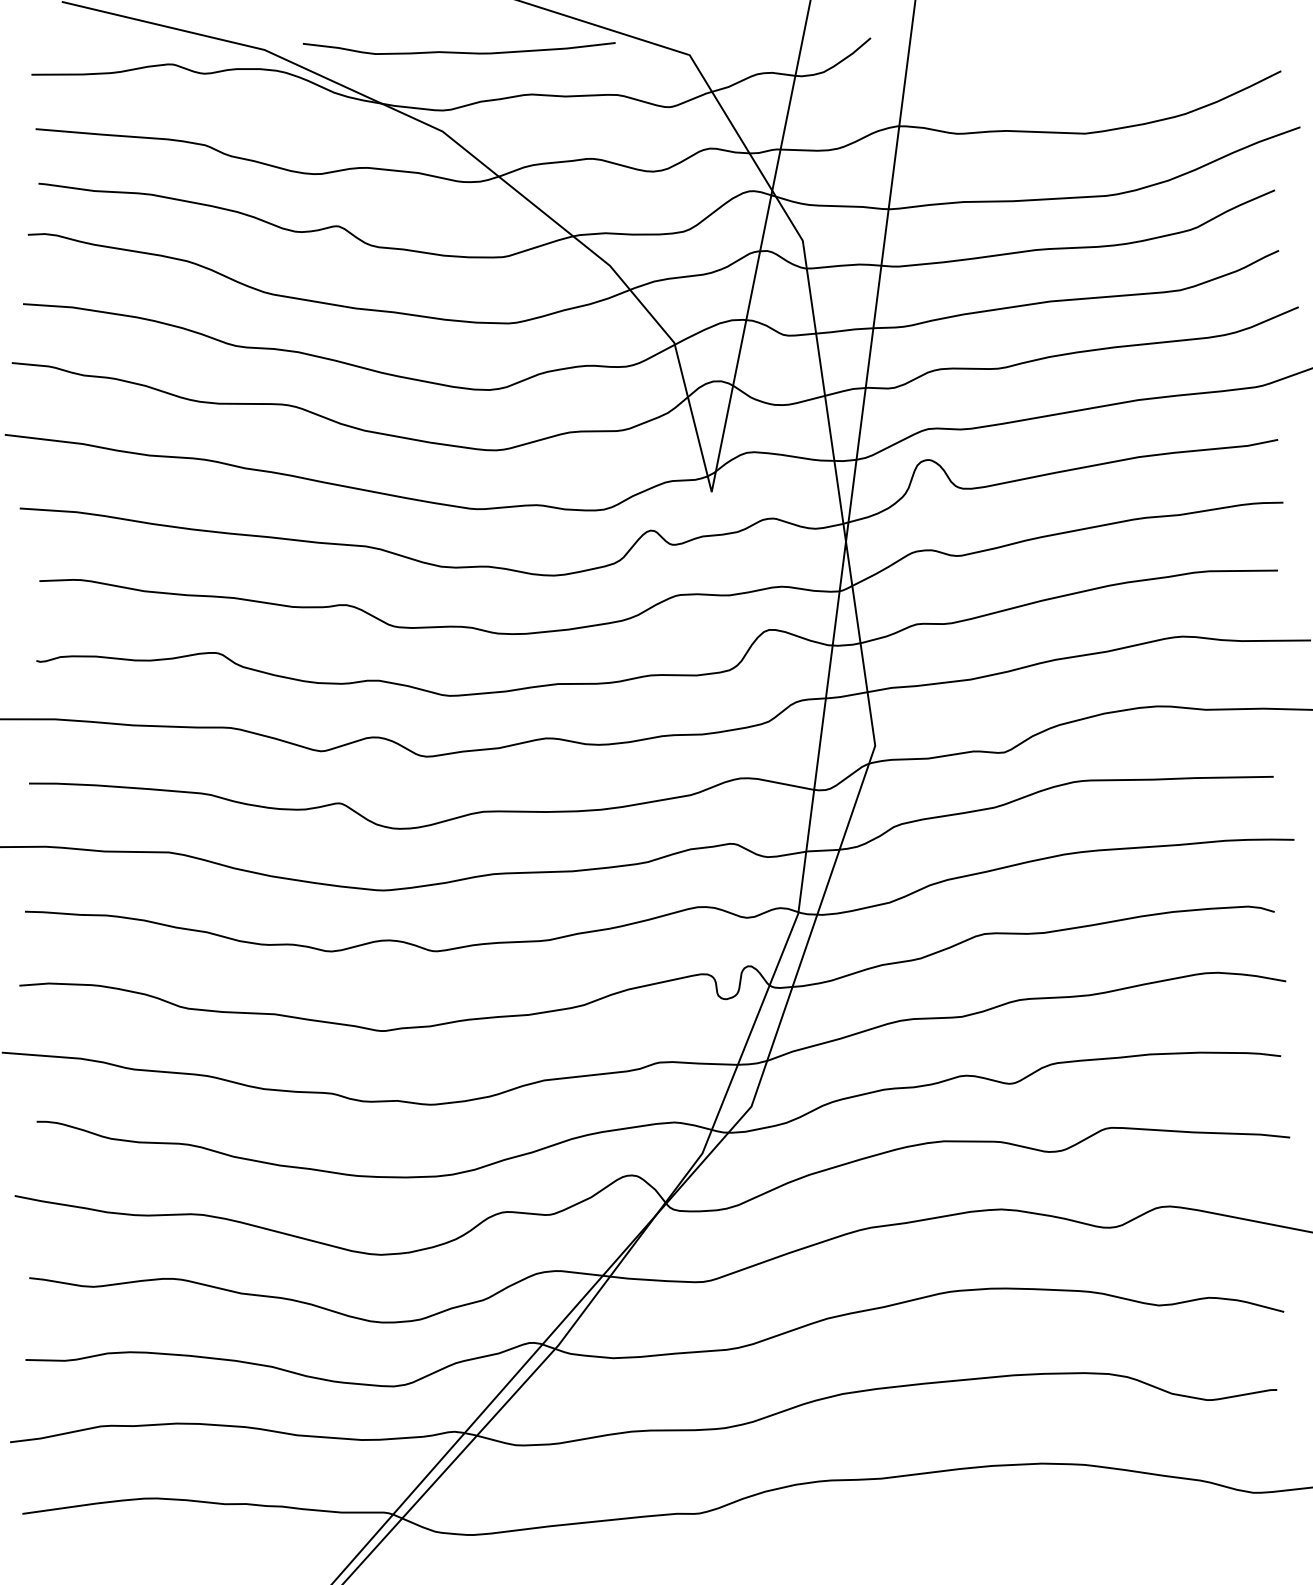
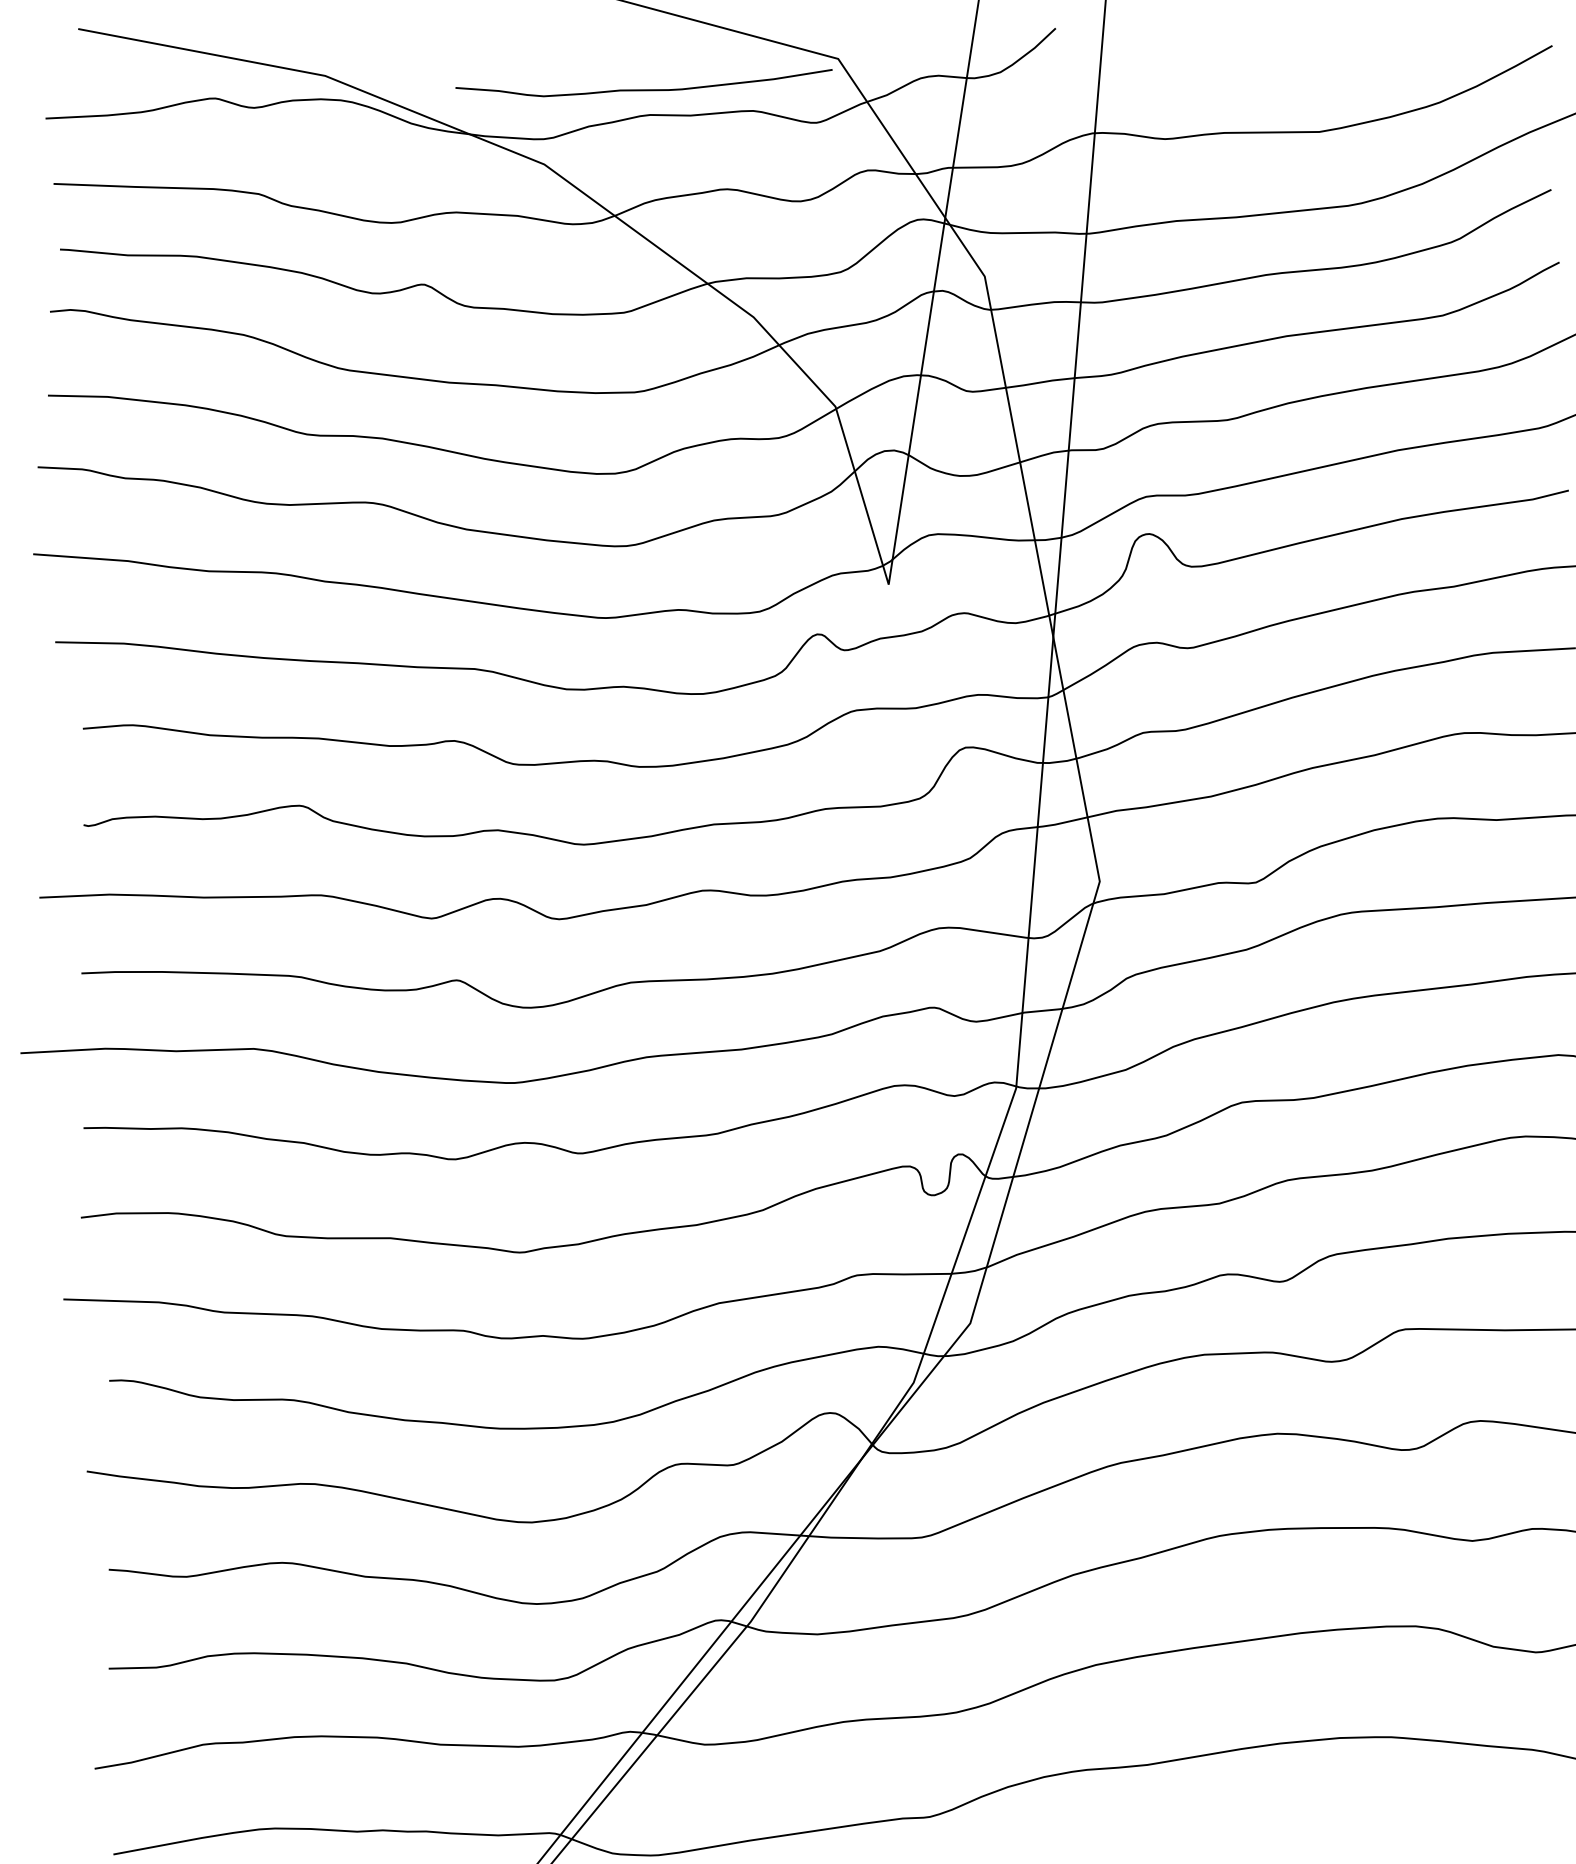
curve: (458, 51) -> (643, 88), moved

